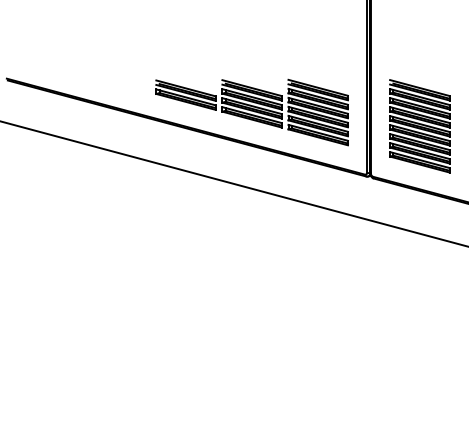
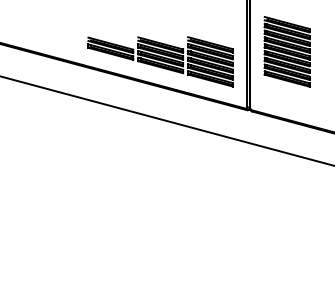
part: (419, 126) -> (286, 52), moved

